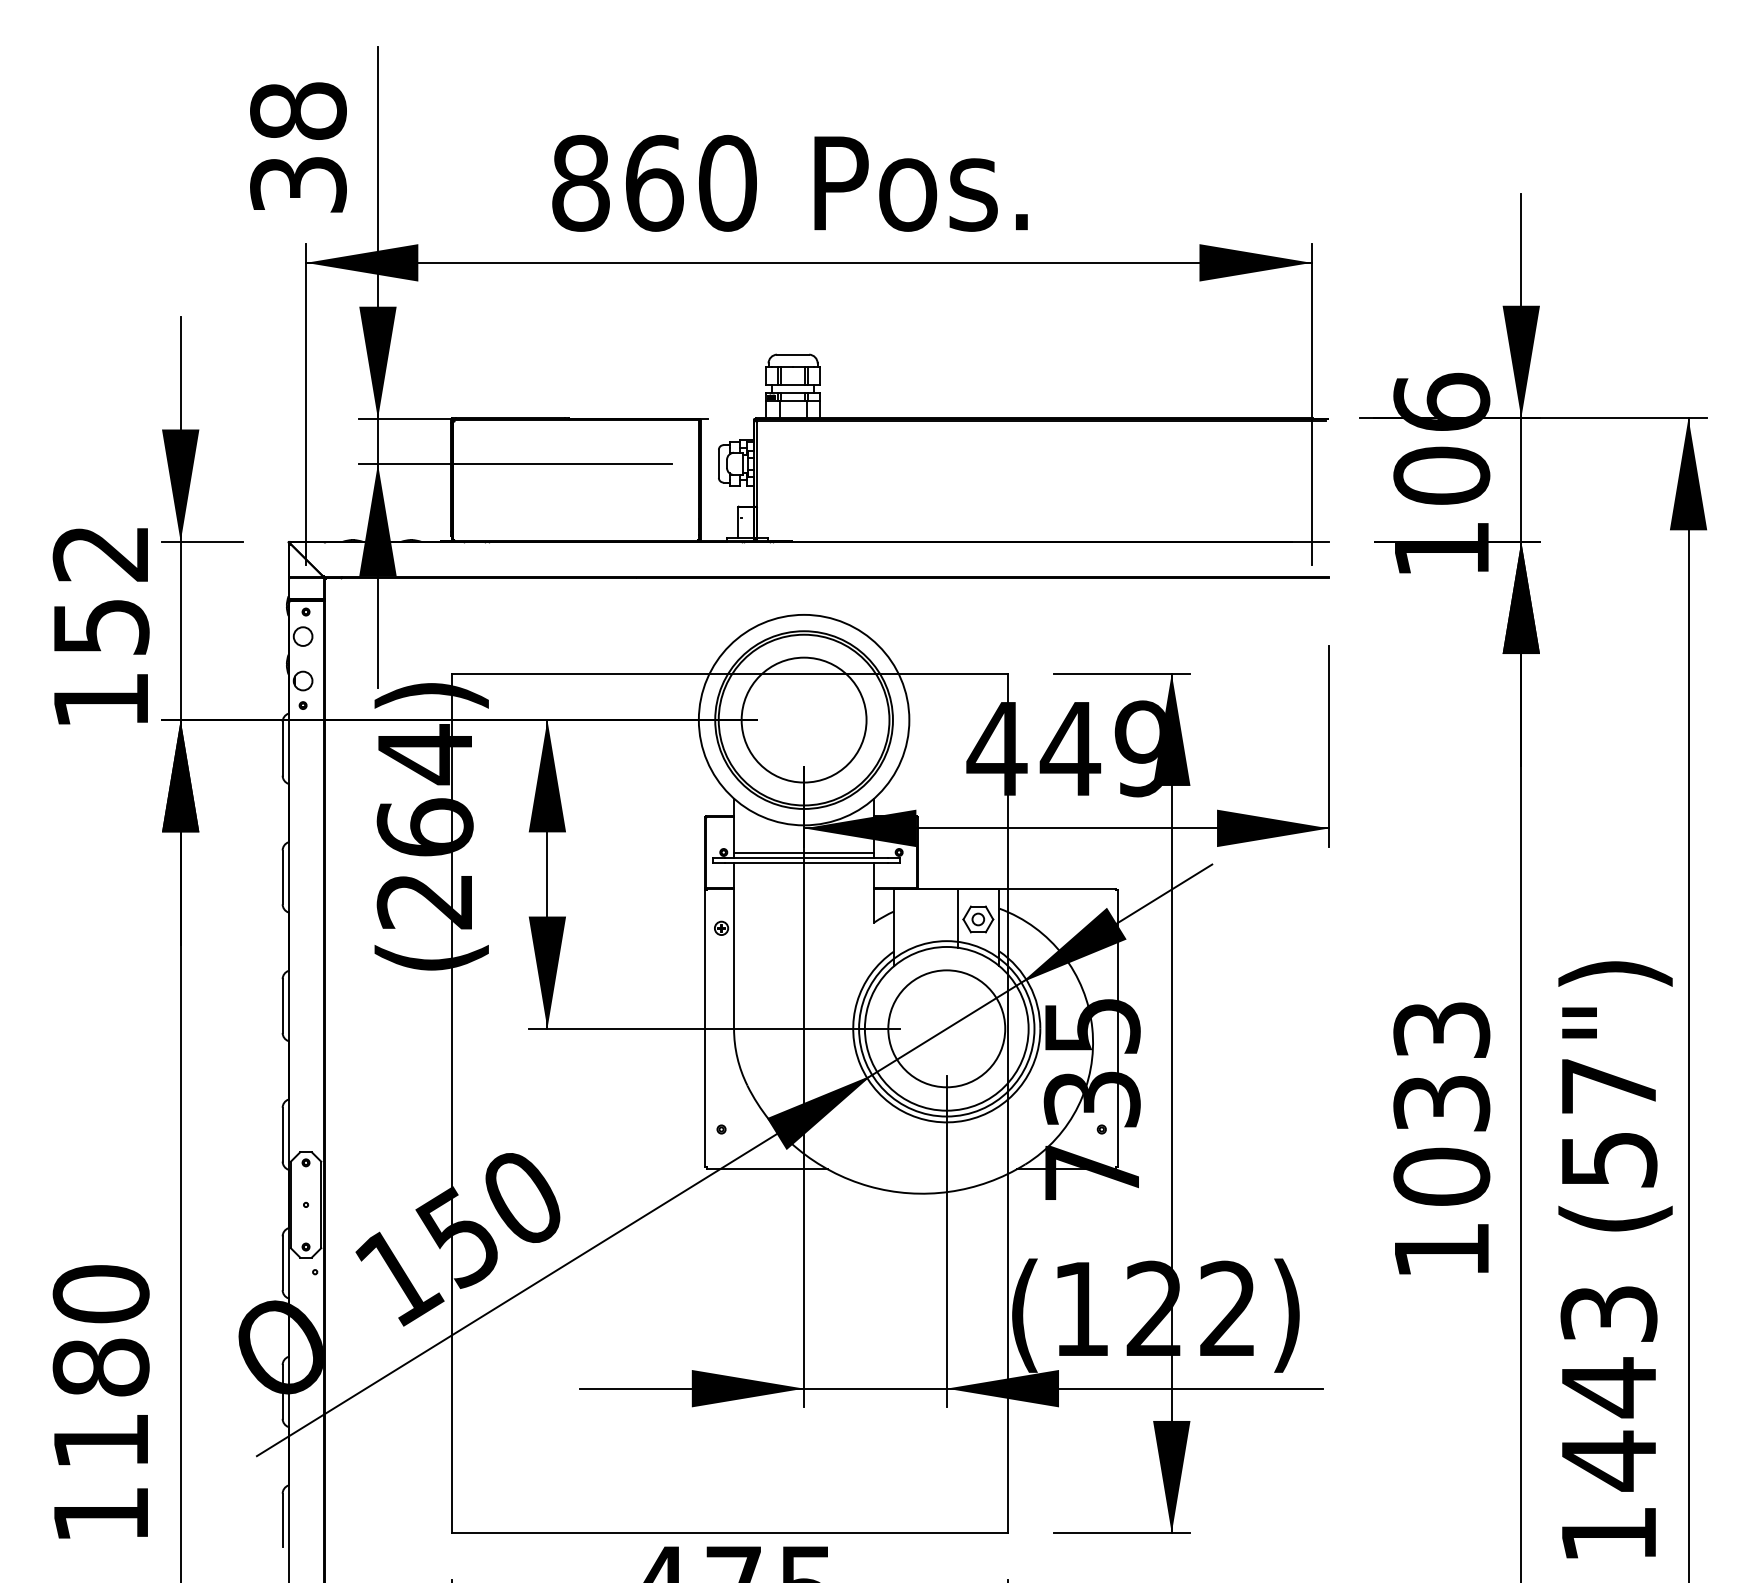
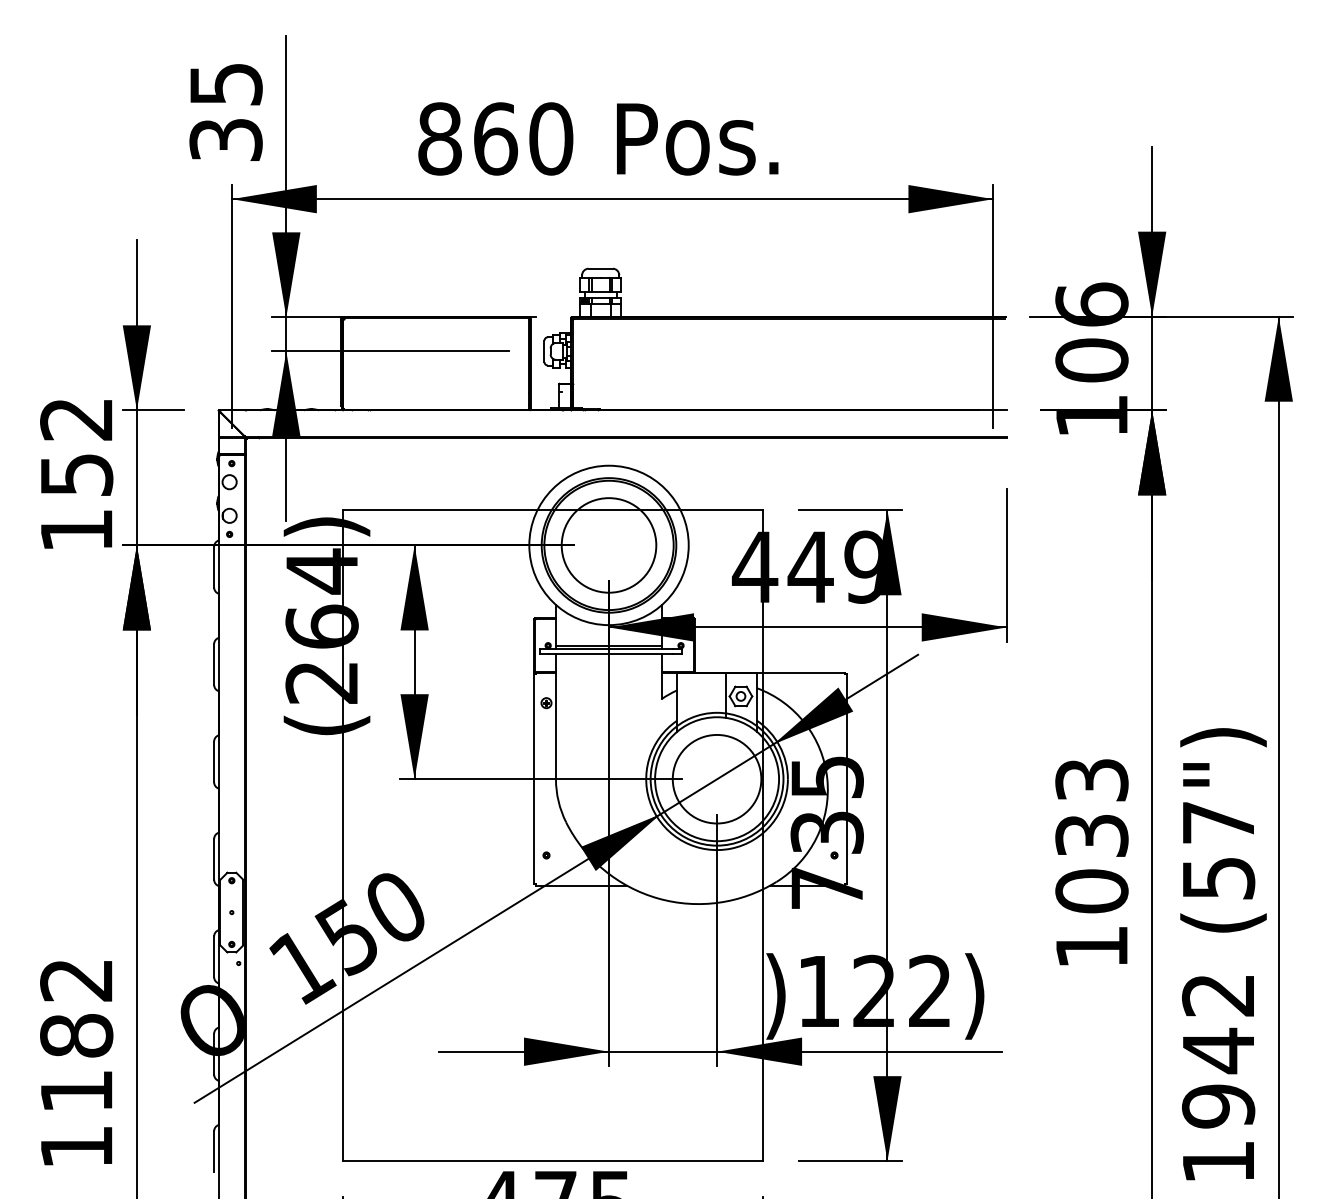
text: (298, 110) -> (226, 83), 38 -> 35
text: (100, 1294) -> (76, 980), 1180 -> 1182
text: (1024, 1315) -> (775, 996), ( -> )
text: (1608, 1388) -> (1218, 1051), 1443 -> 1942

